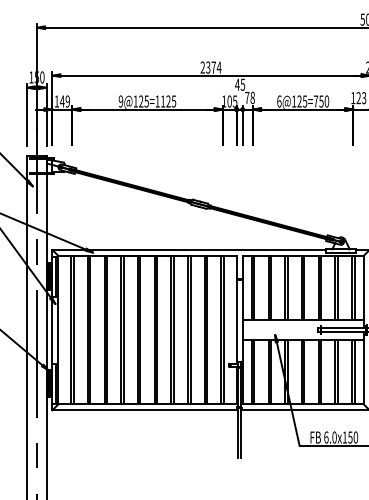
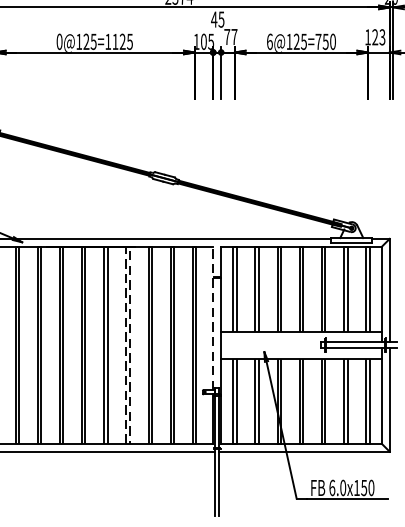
text: (252, 97) -> (234, 36), 78 -> 77
text: (120, 101) -> (58, 41), 9@125=1125 -> 0@125=1125
line: (173, 255) -> (129, 246), solid -> dashed
line: (236, 309) -> (212, 317), solid -> dashed

